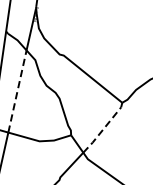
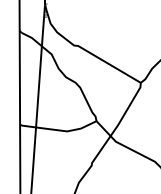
line: (17, 91) -> (38, 86), dashed -> solid
line: (104, 128) -> (127, 109), dashed -> solid

